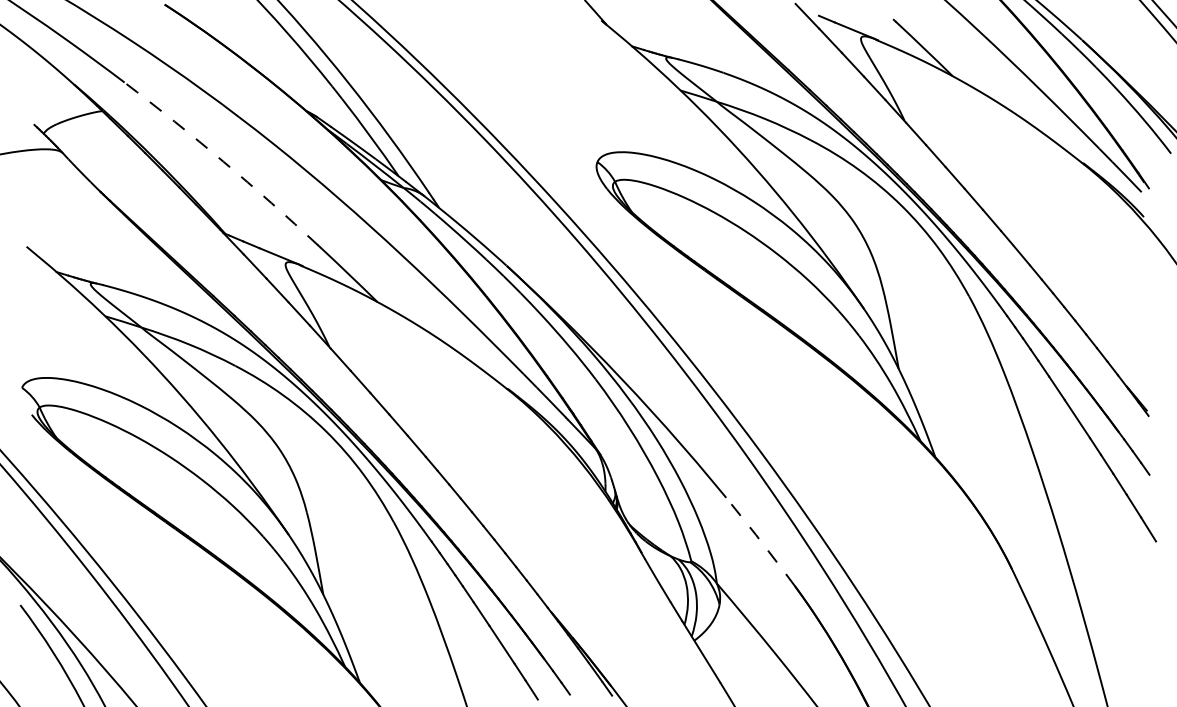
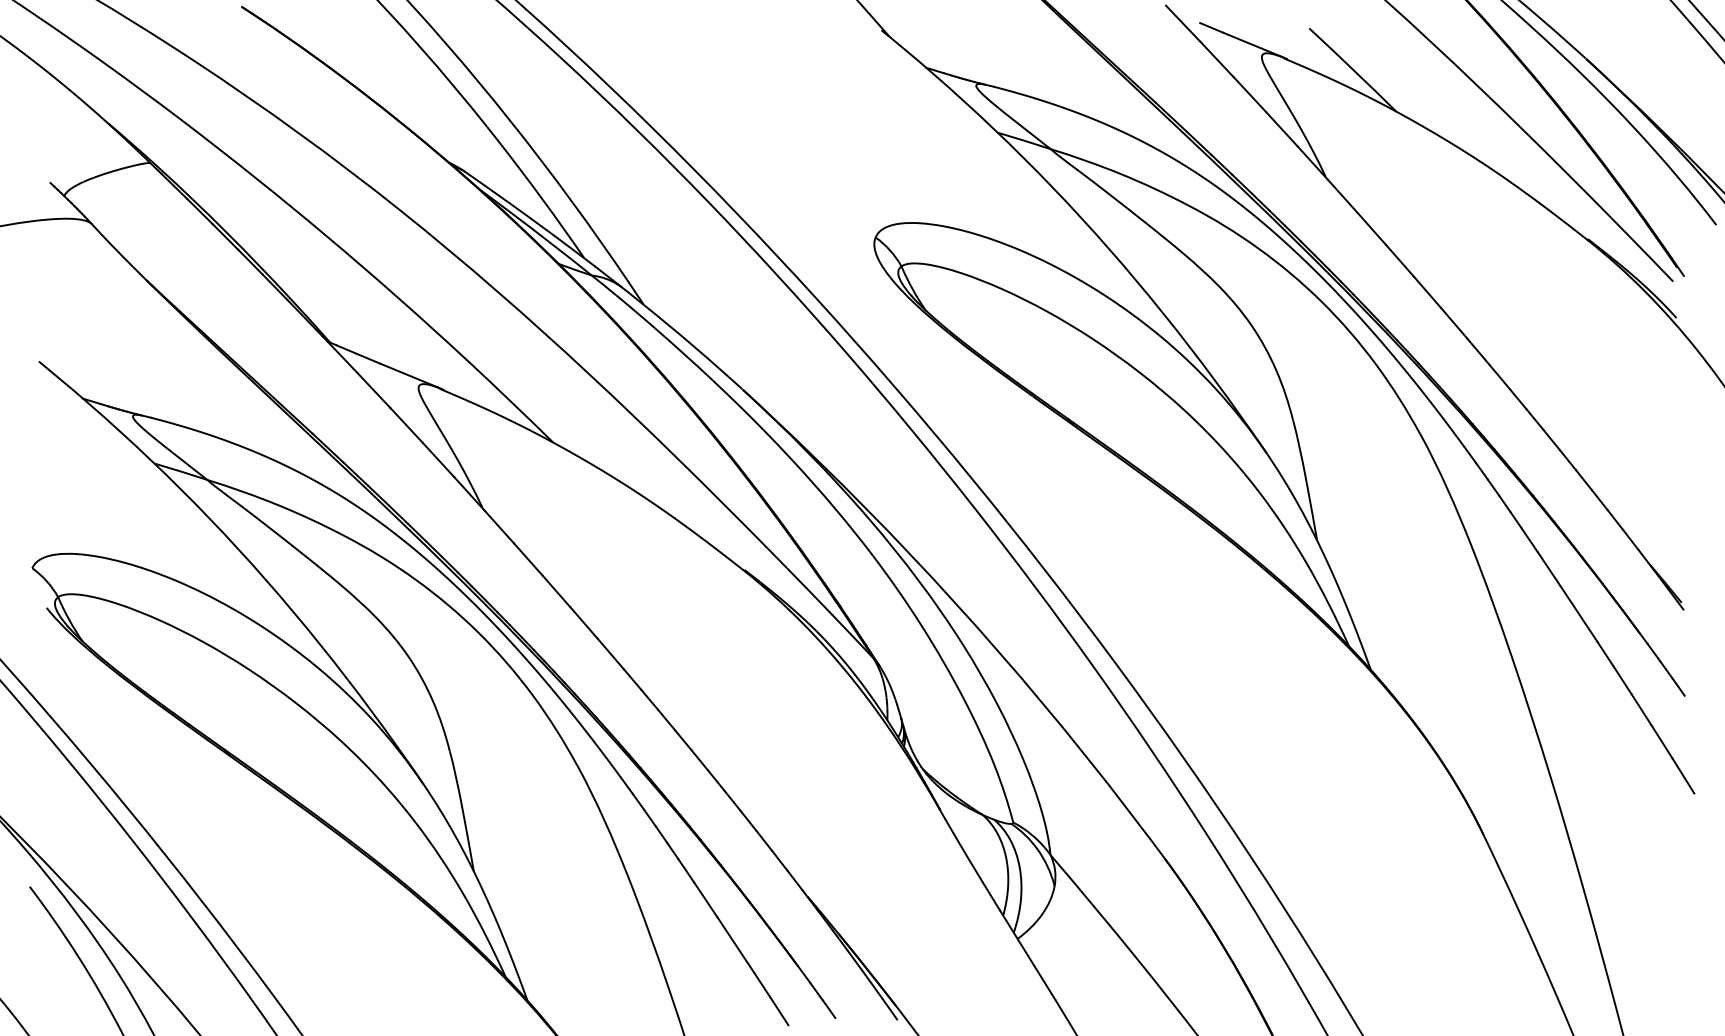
arc: (223, 161) -> (327, 236), dashed -> solid
line: (760, 541) -> (1114, 793), dashed -> solid

